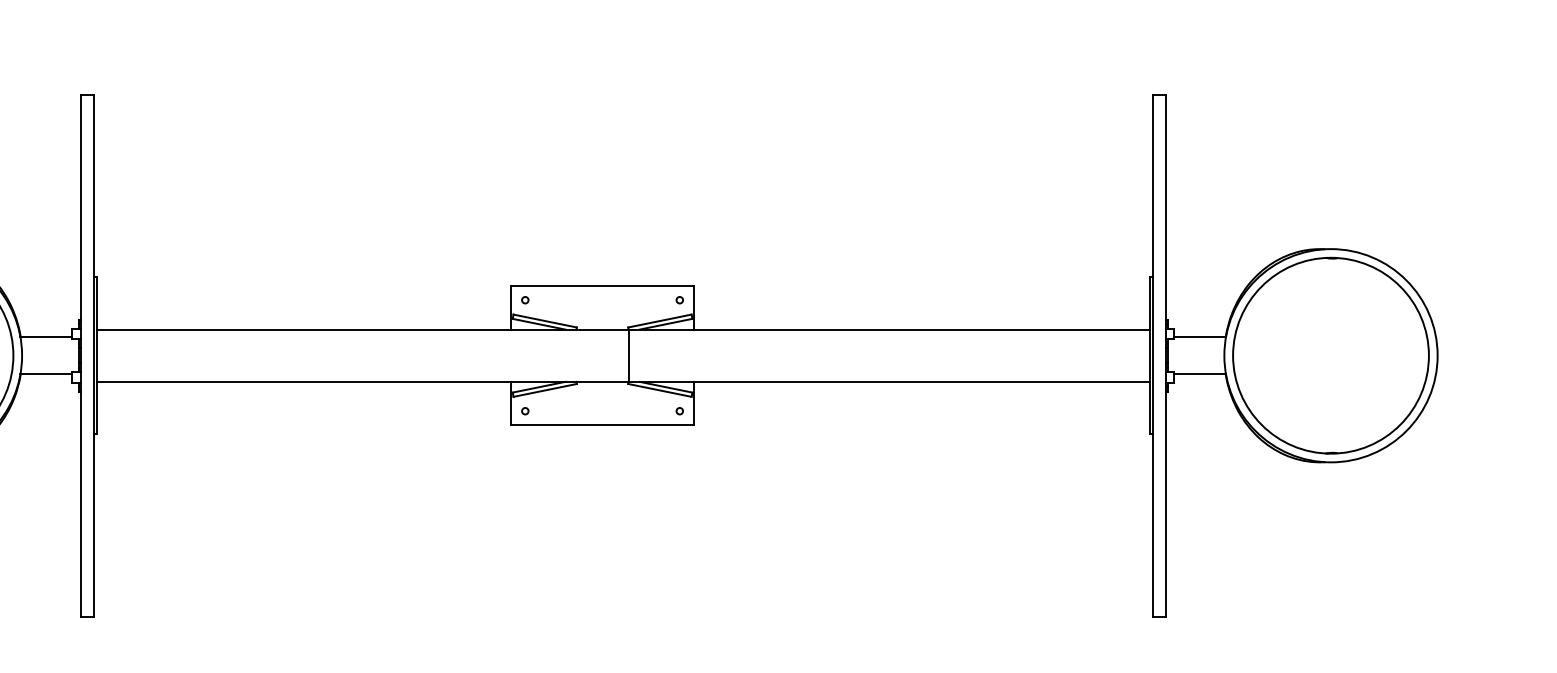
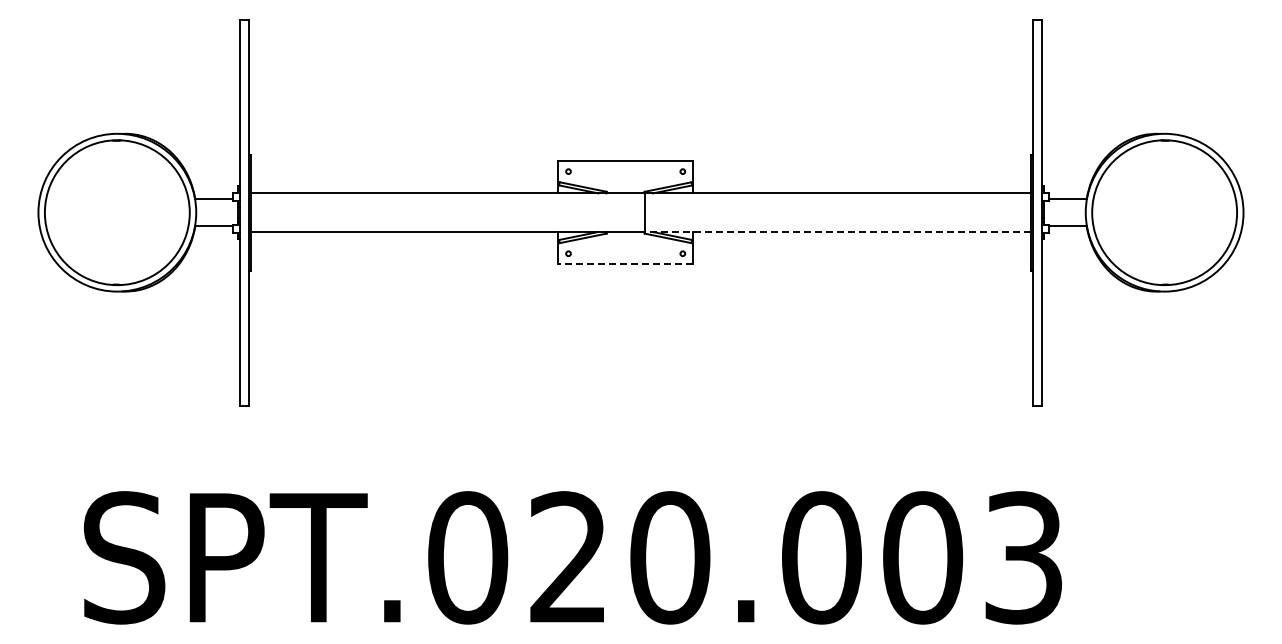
line: (888, 382) -> (837, 232), solid -> dashed
line: (602, 425) -> (625, 264), solid -> dashed

